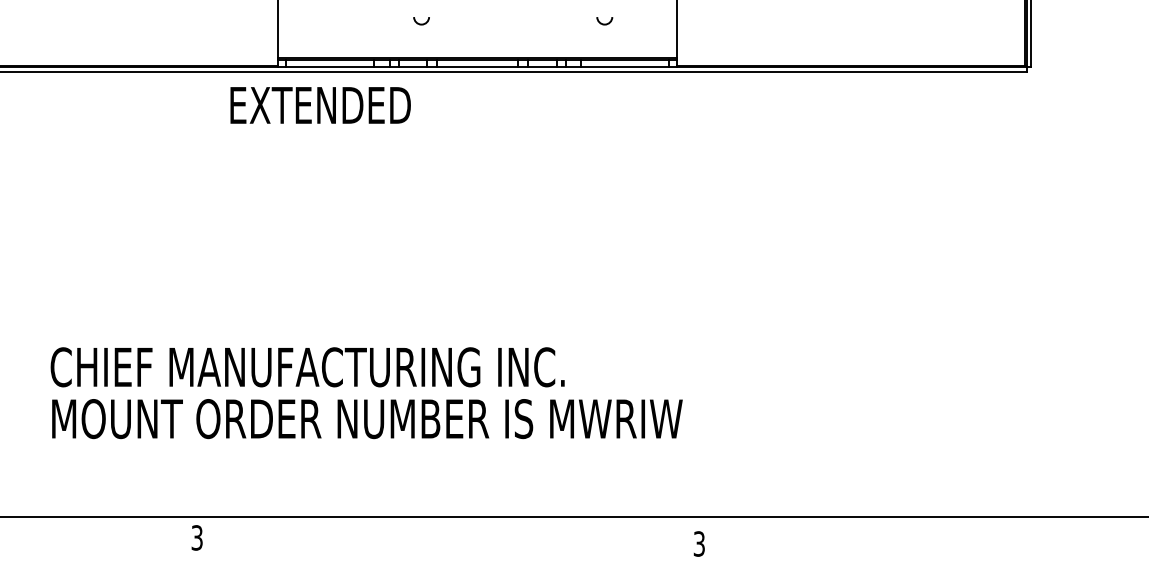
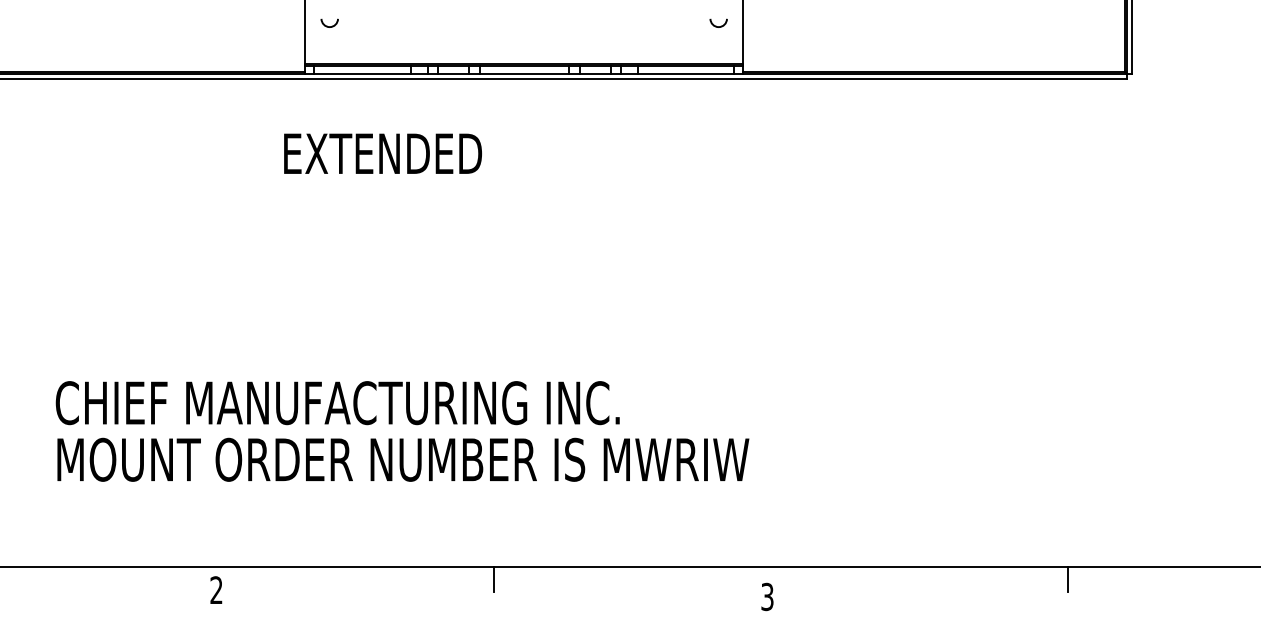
arc: (419, 23) -> (327, 25), moved
arc: (602, 23) -> (716, 25), moved
text: (320, 105) -> (382, 153), moved
line: (449, 528) -> (493, 579), added
line: (972, 528) -> (1067, 579), added
text: (197, 538) -> (216, 590), 3 -> 2

